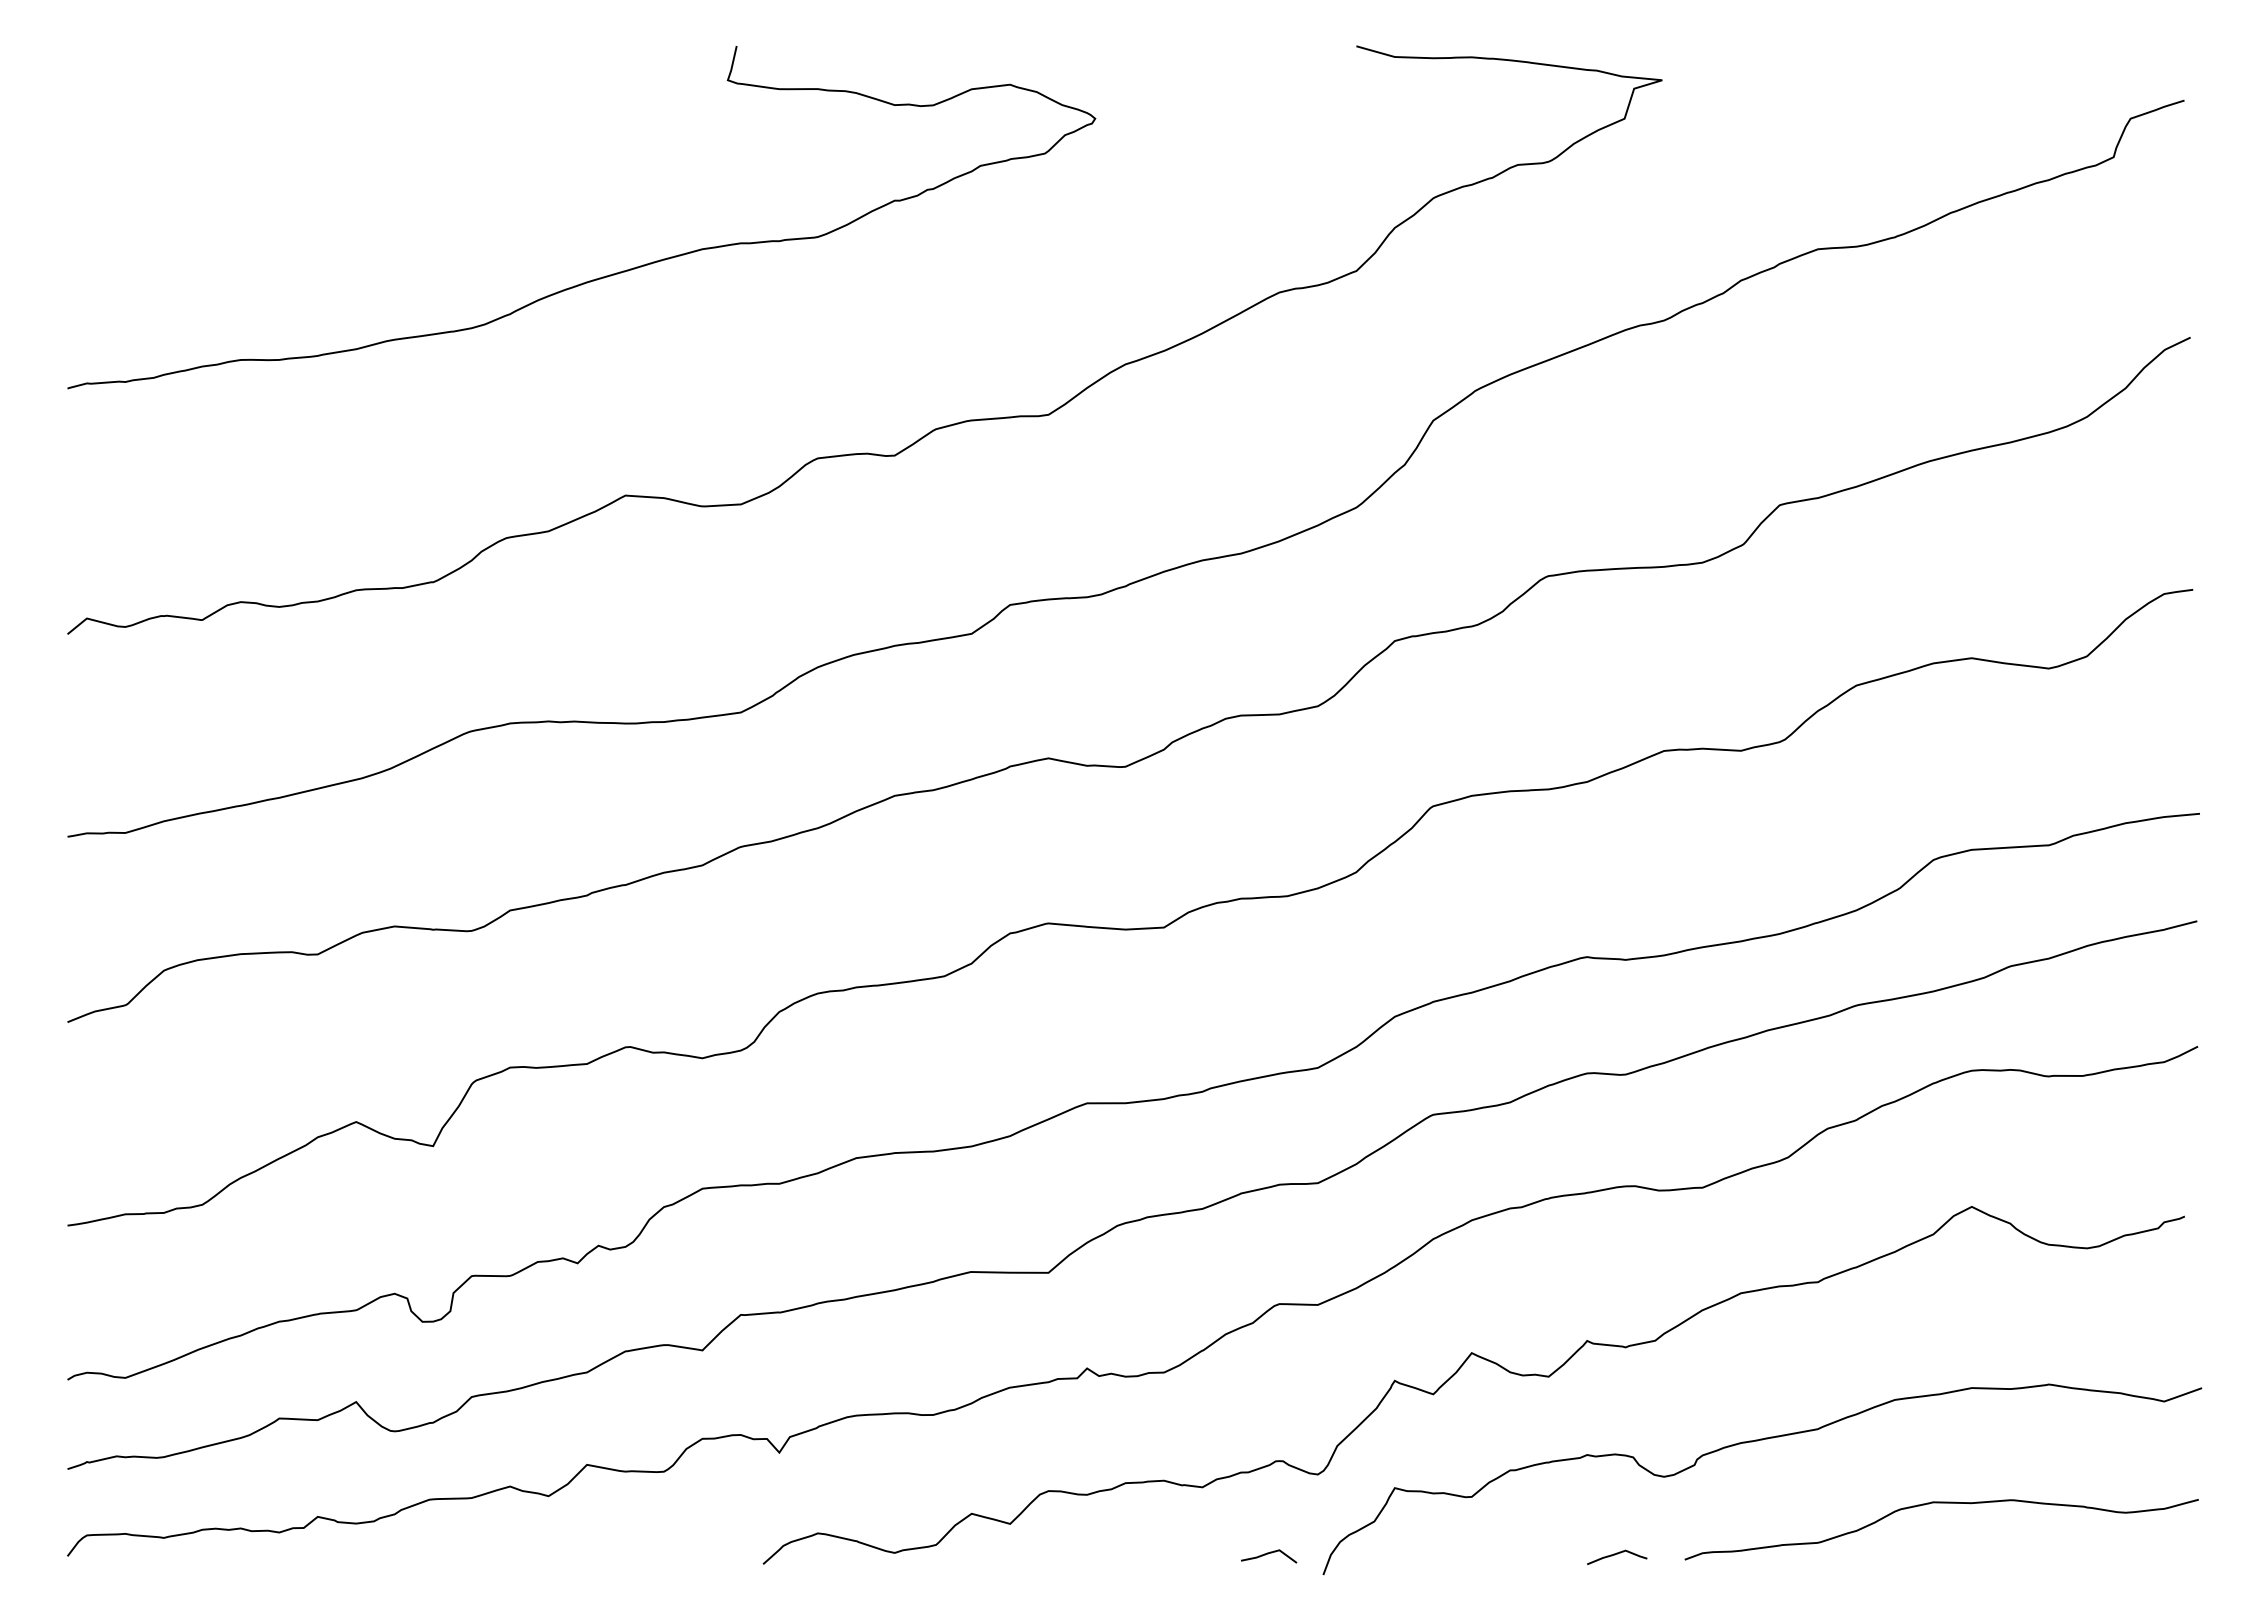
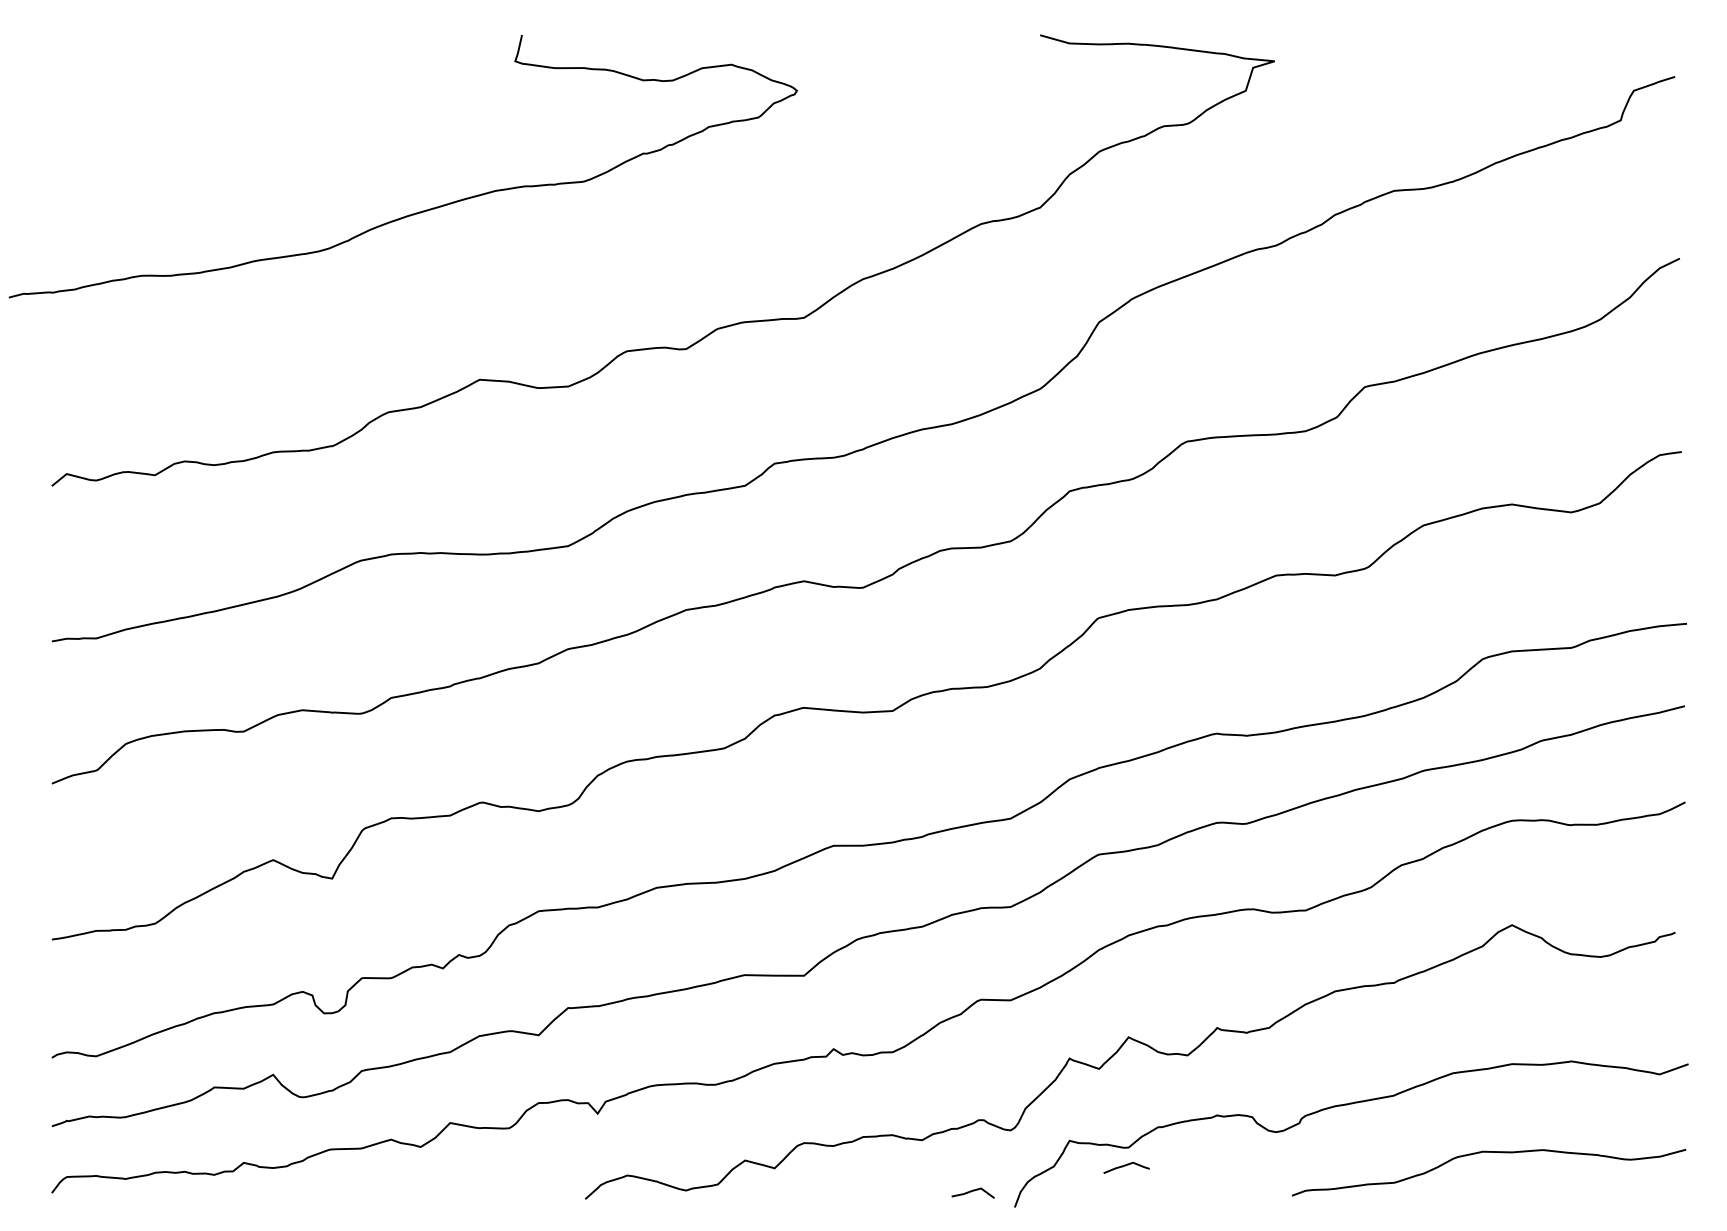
curve: (595, 278) -> (413, 213), moved
curve: (1615, 1555) -> (1125, 1166), moved

